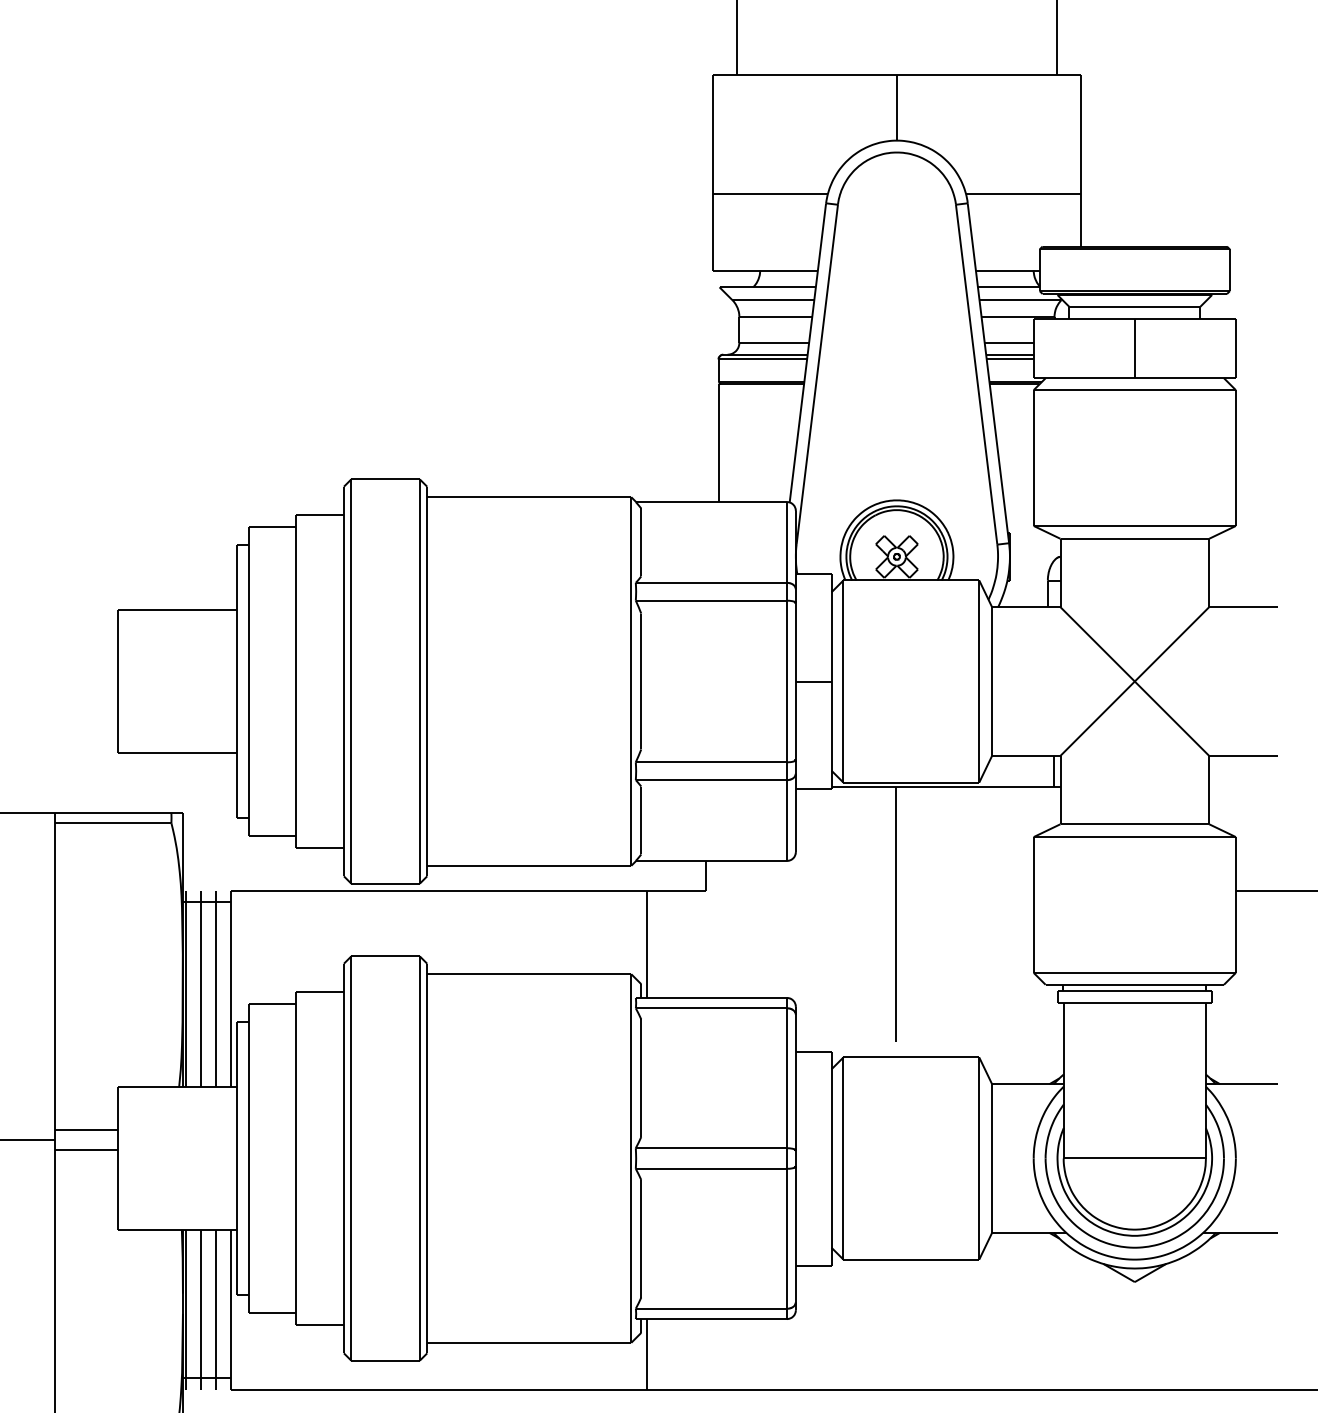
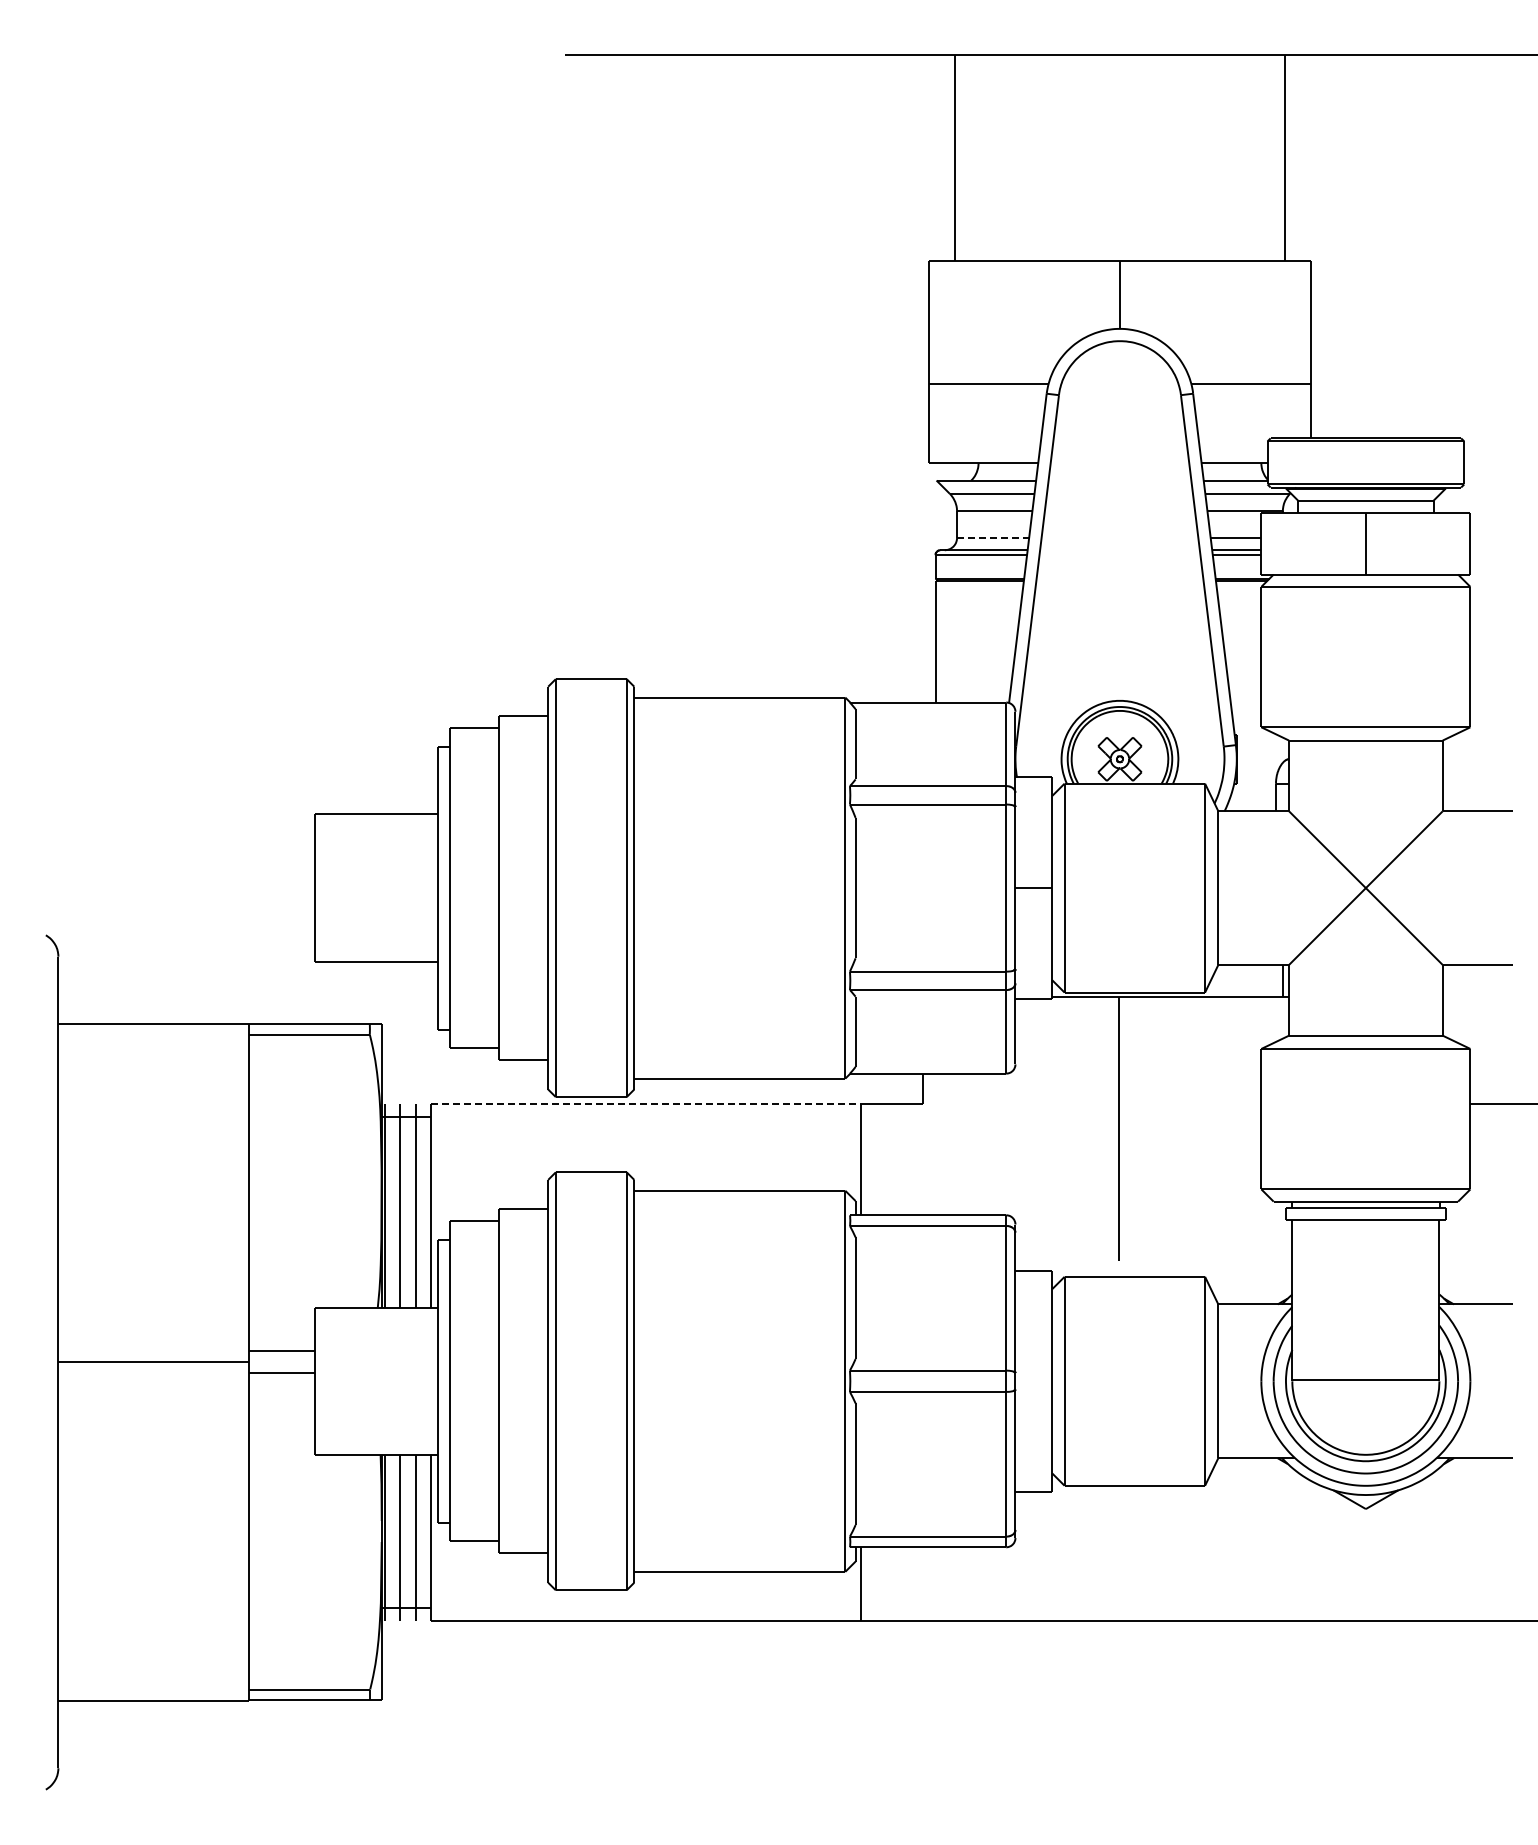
line: (774, 342) -> (993, 537), solid -> dashed
line: (439, 890) -> (646, 1104), solid -> dashed

